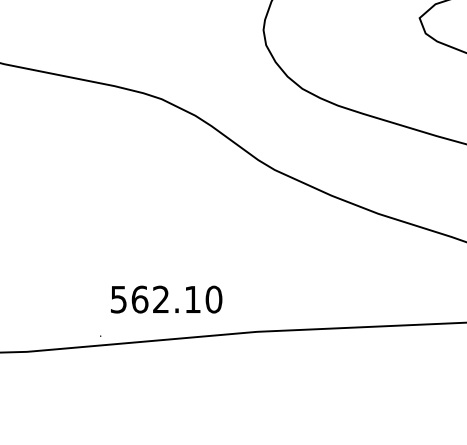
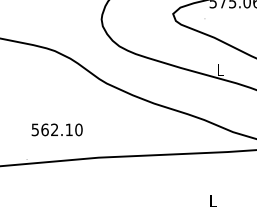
text: (165, 298) -> (56, 129), moved

